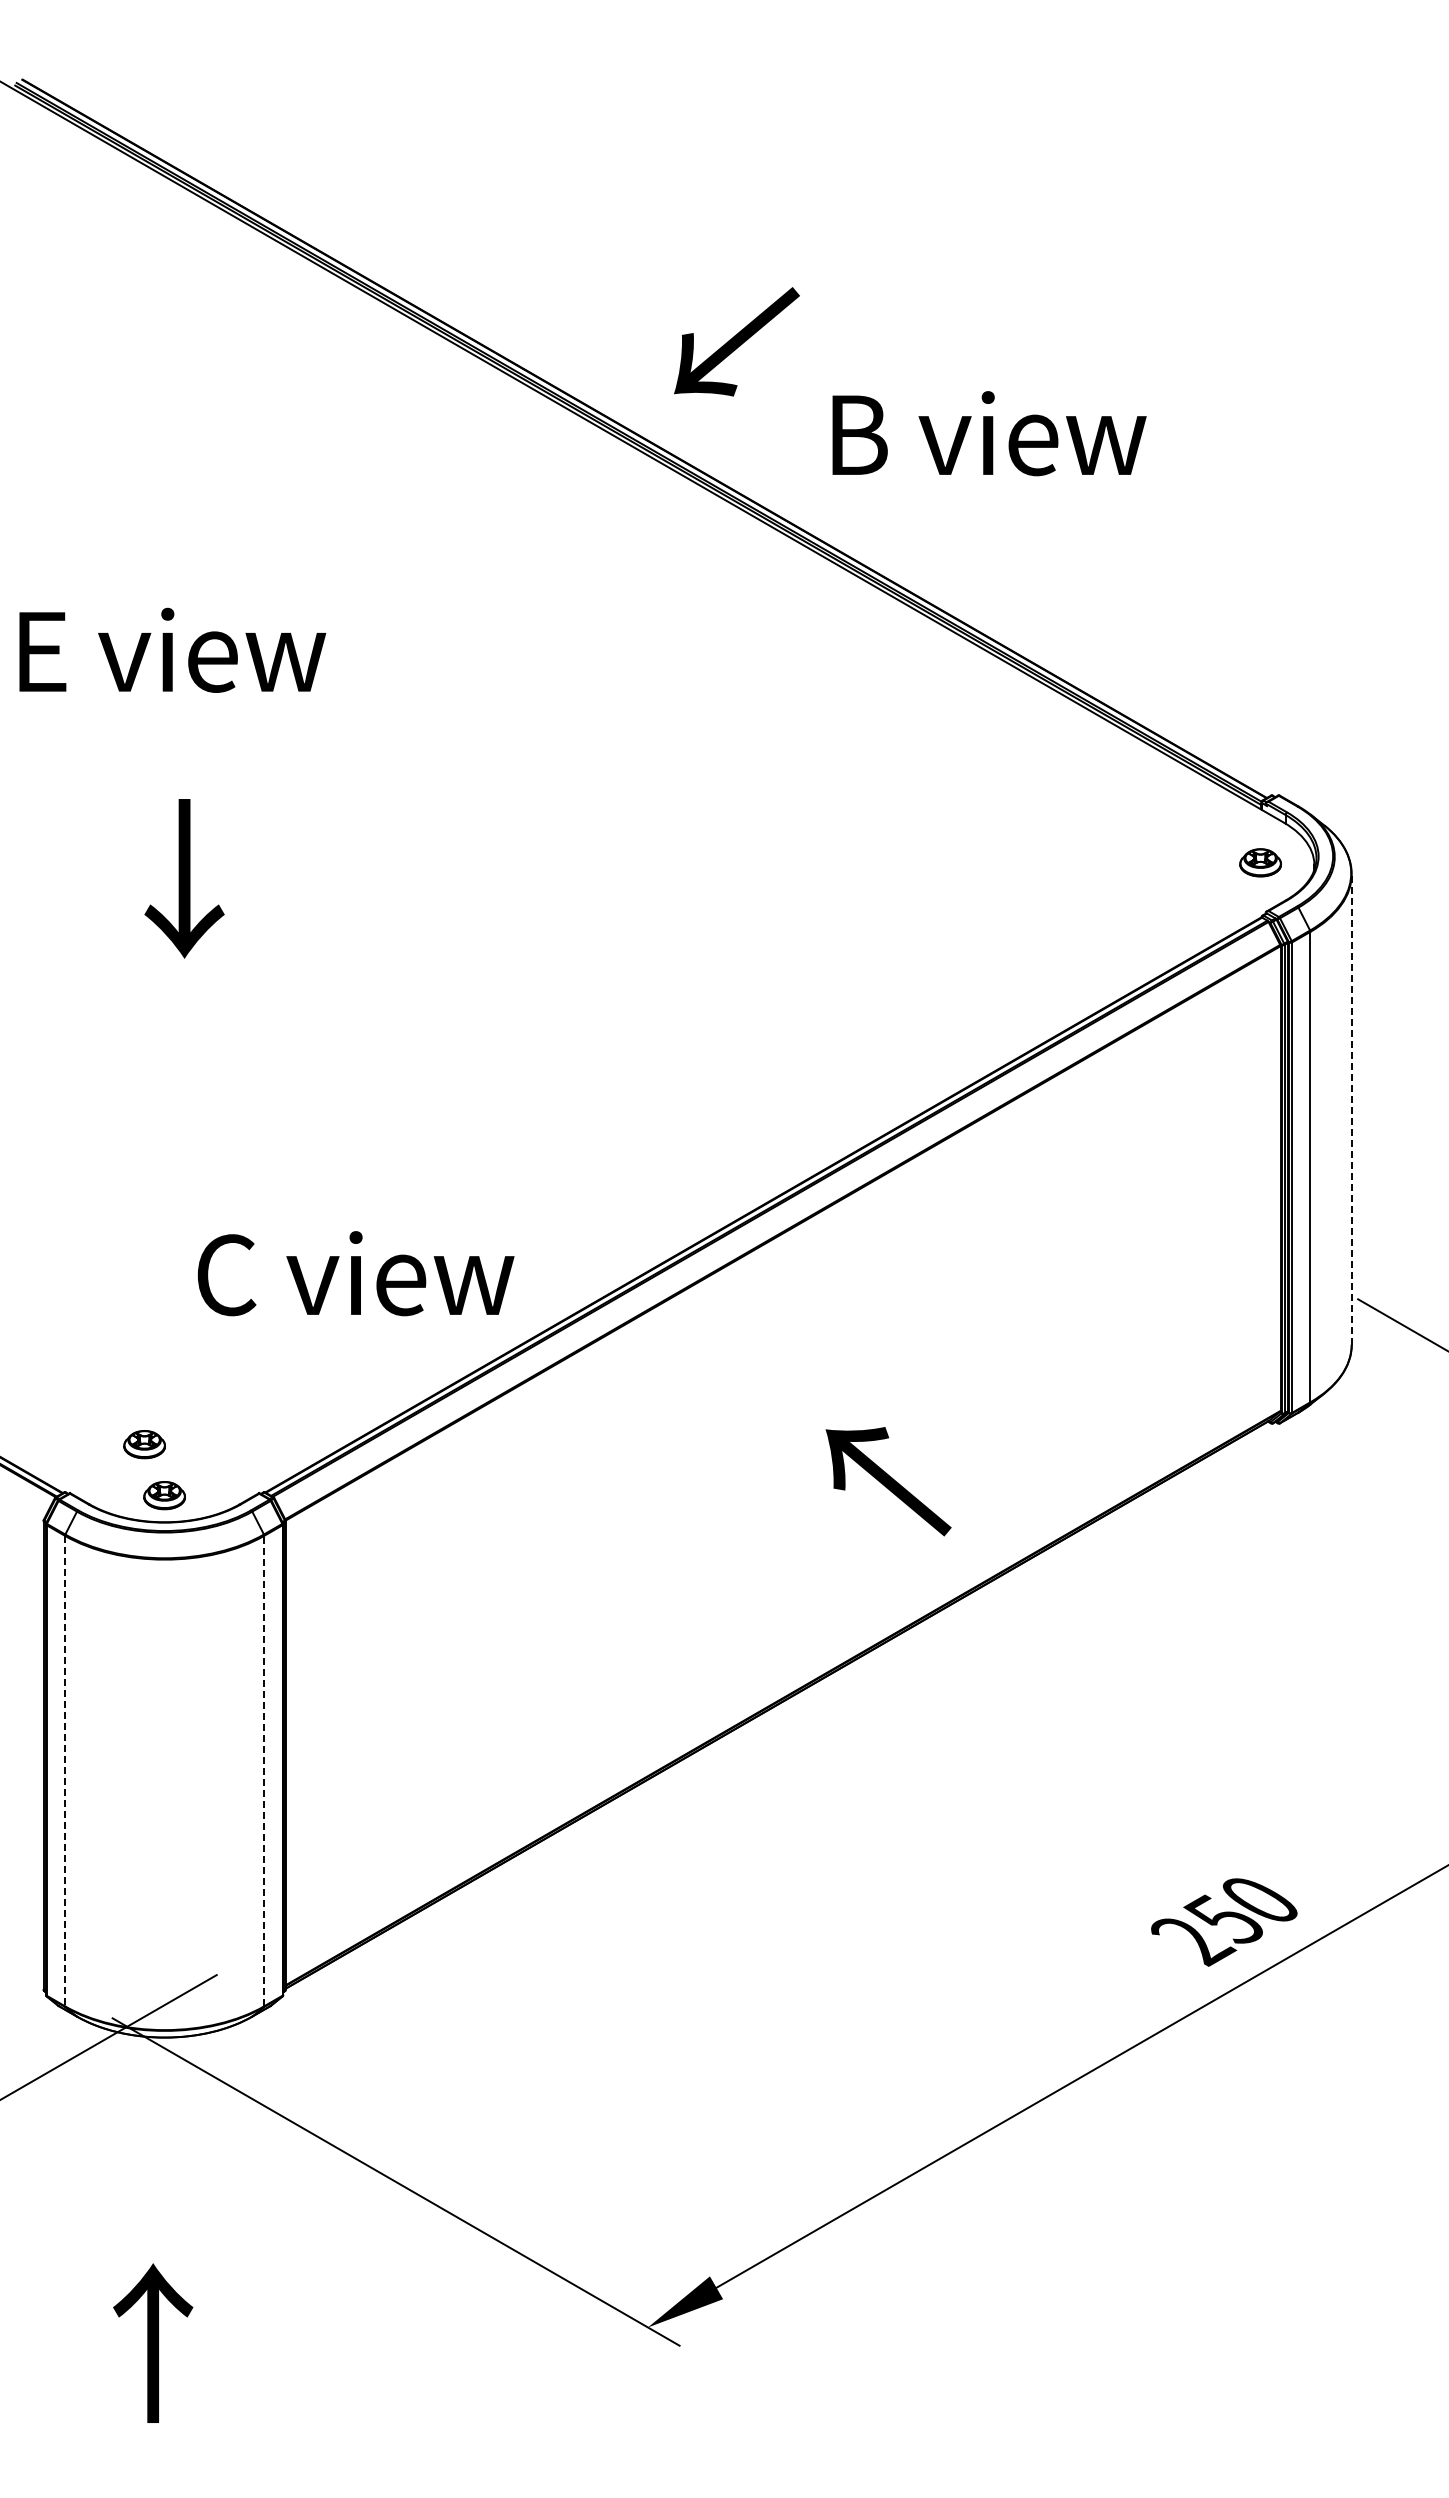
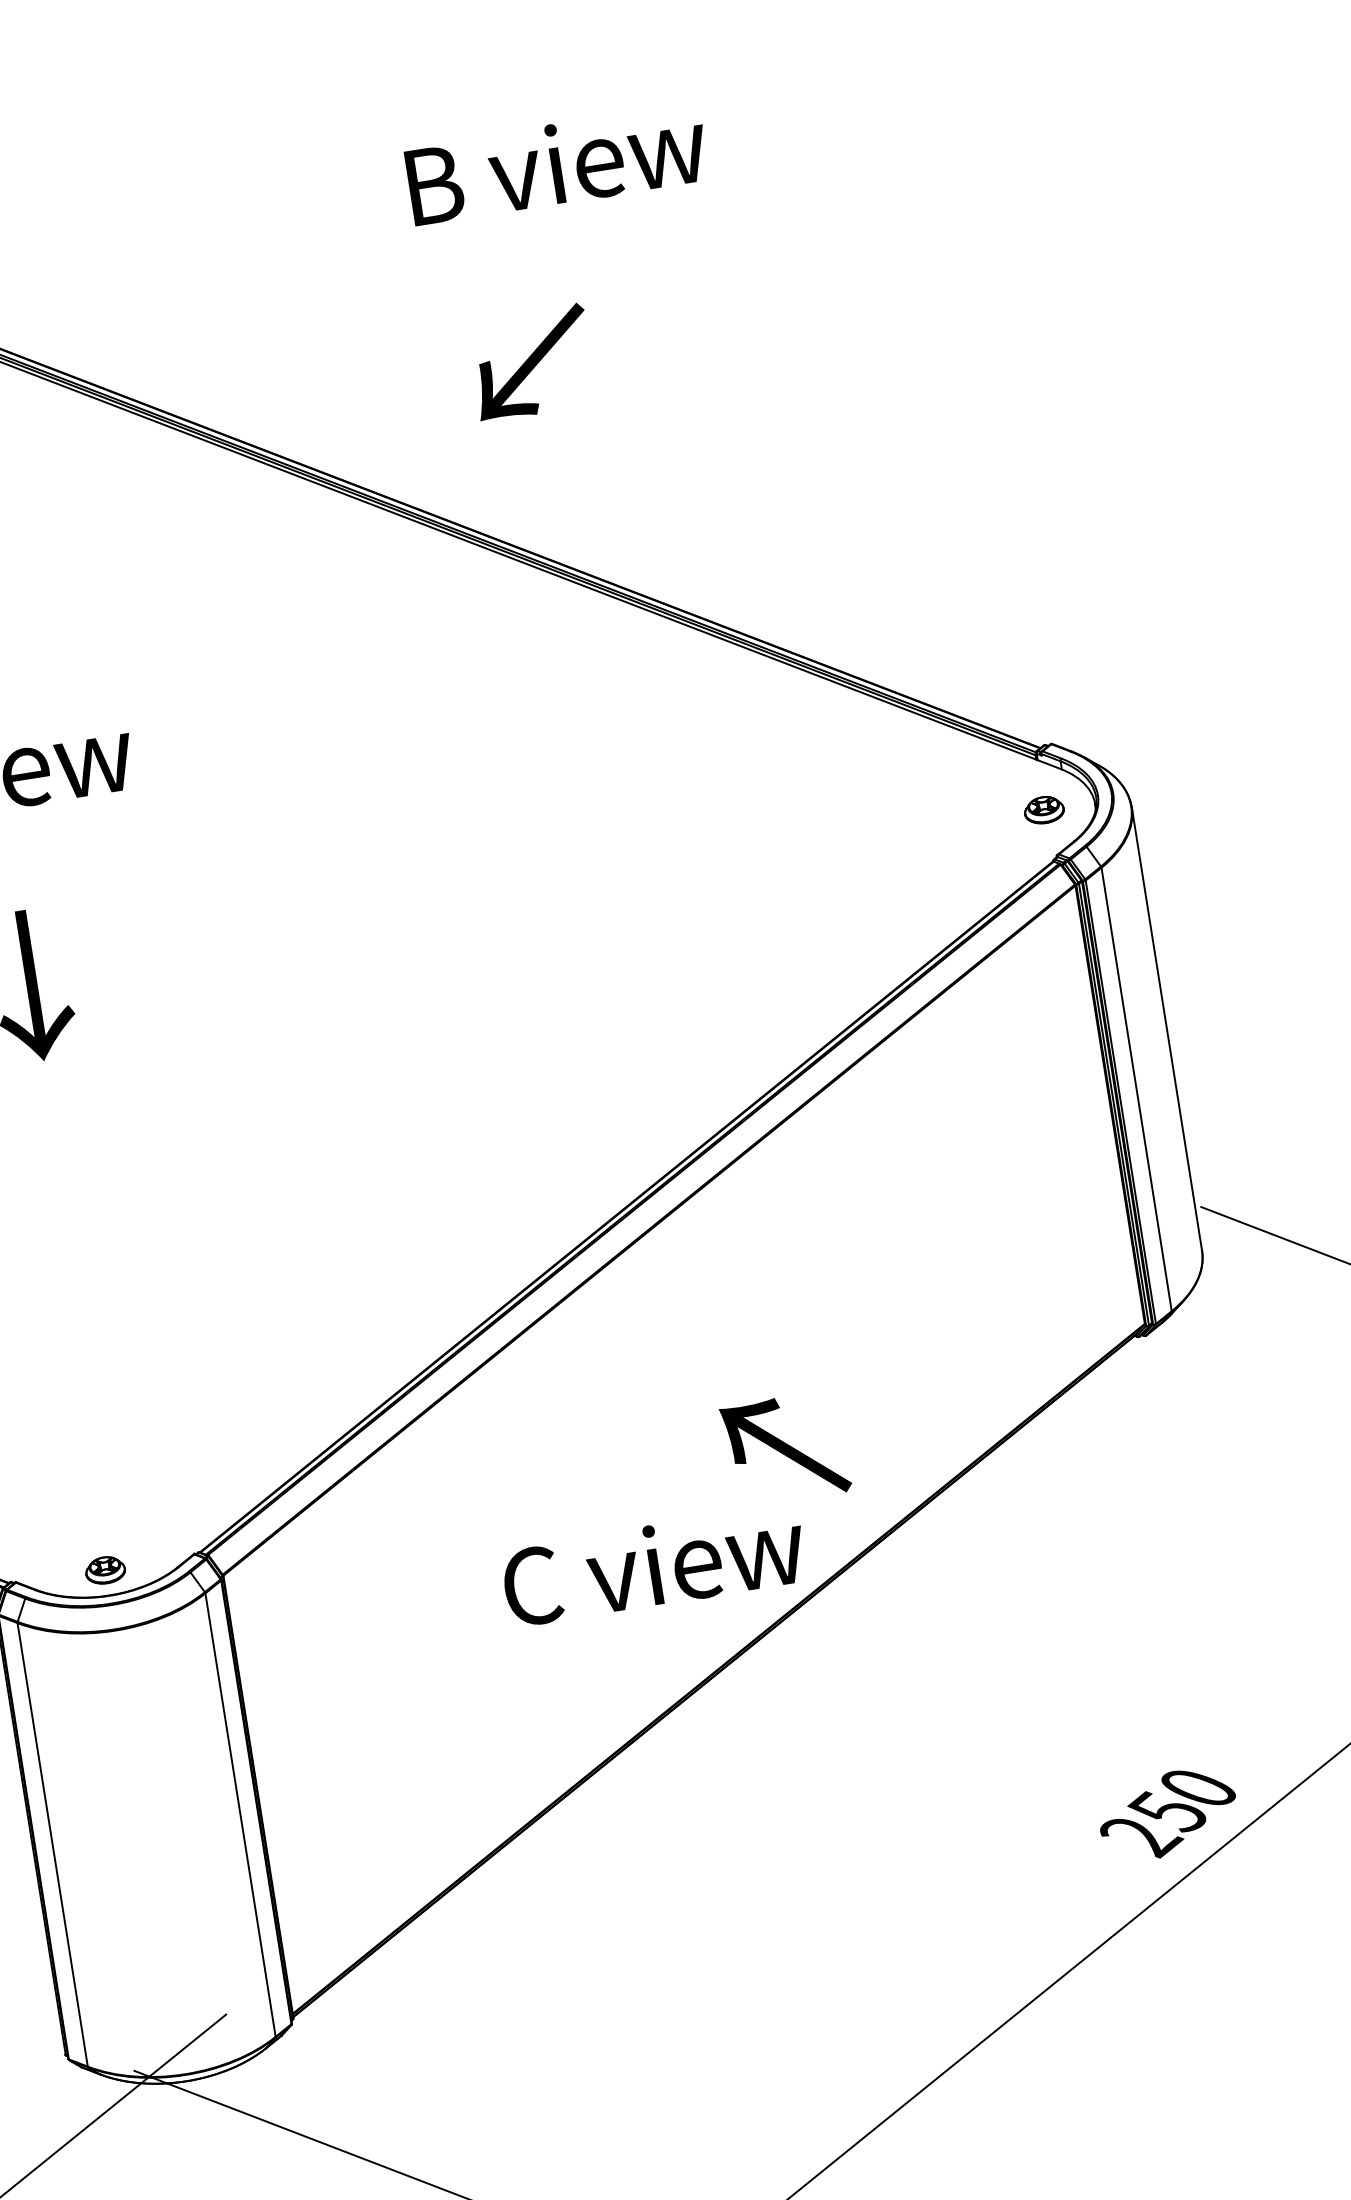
text: (736, 341) -> (531, 362), moved
text: (989, 433) -> (557, 164), moved
line: (1351, 1109) -> (1166, 1029), dashed -> solid
text: (355, 1273) -> (653, 1565), moved
part: (144, 1444) -> (78, 1525), removed
line: (264, 1770) -> (240, 1814), dashed -> solid
line: (65, 1771) -> (53, 1845), dashed -> solid

